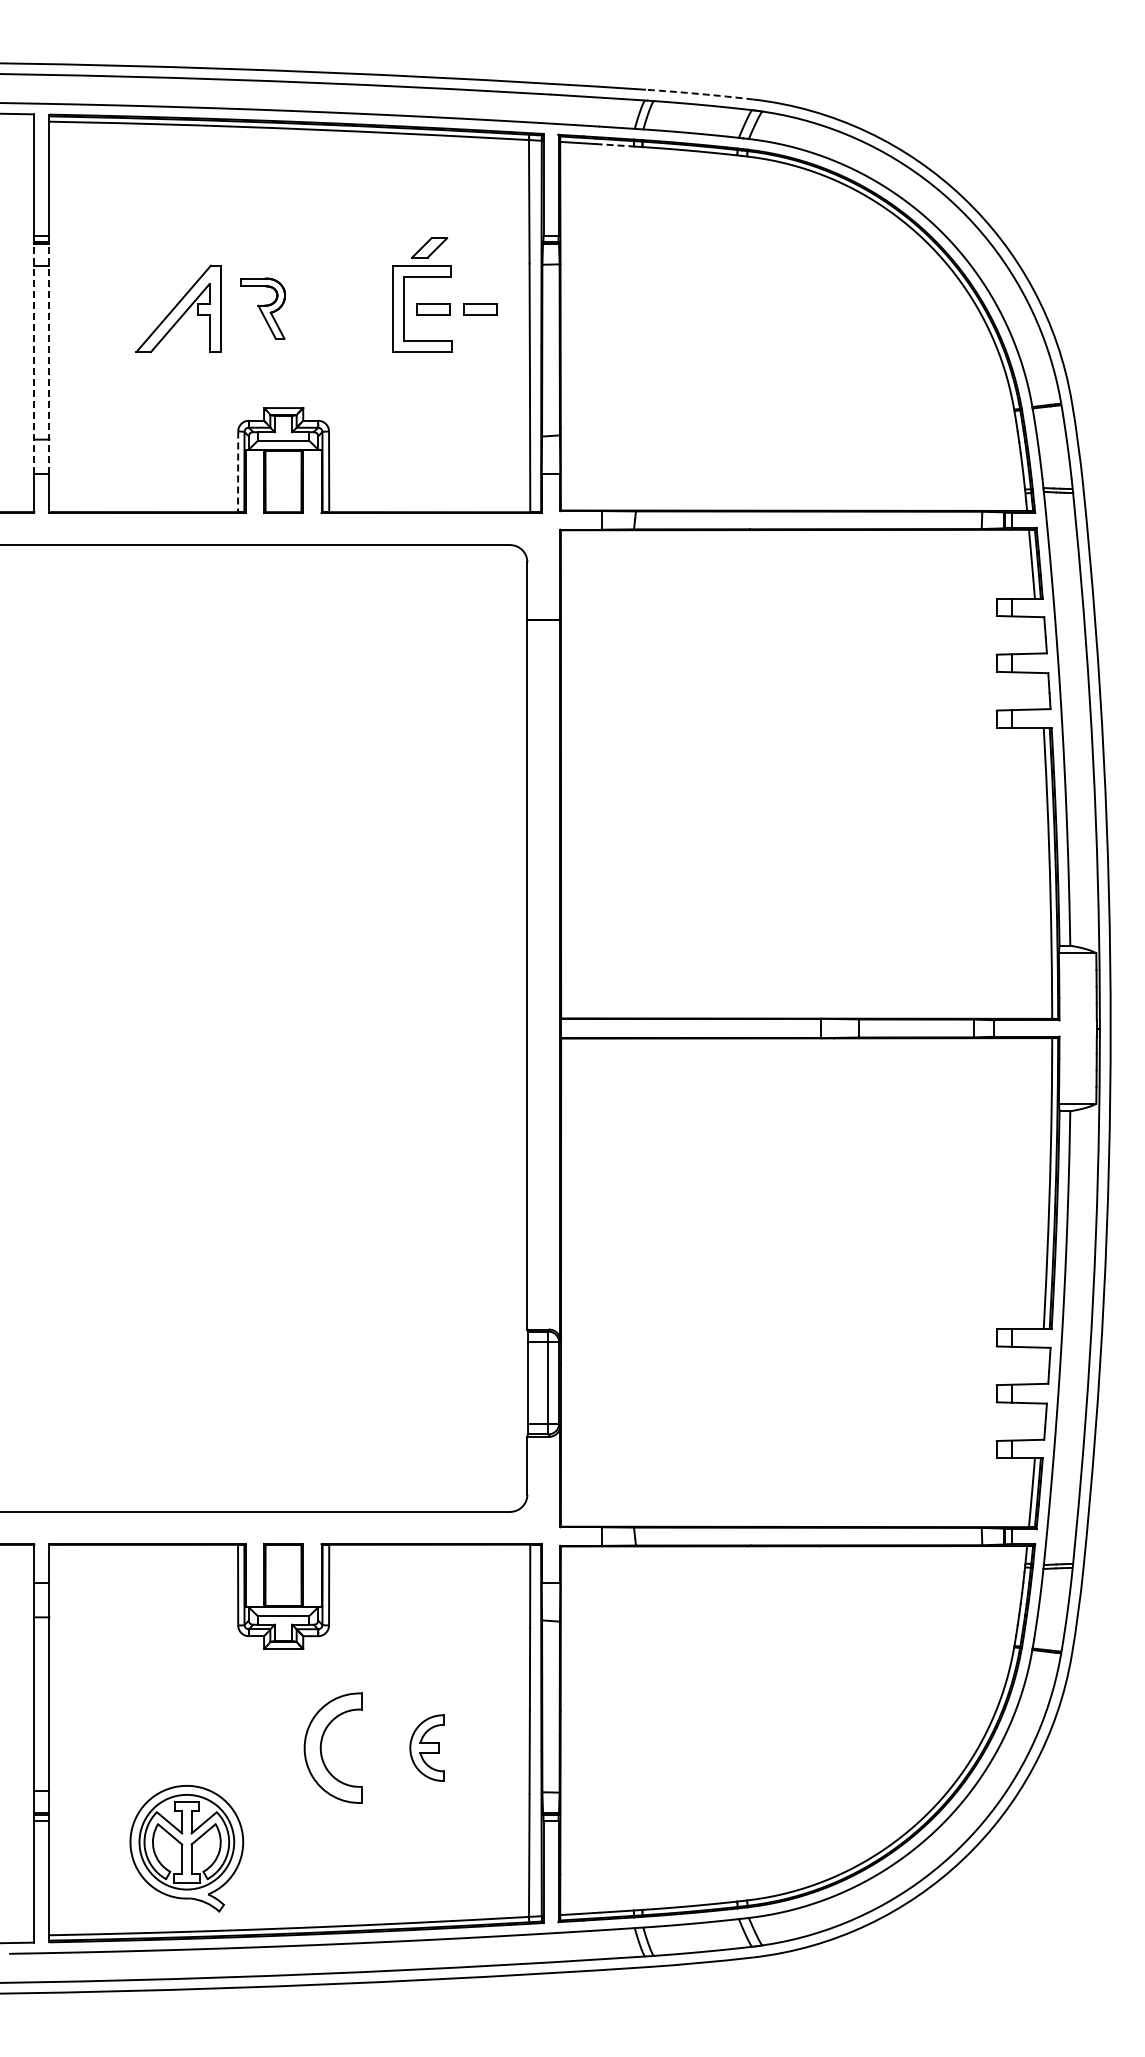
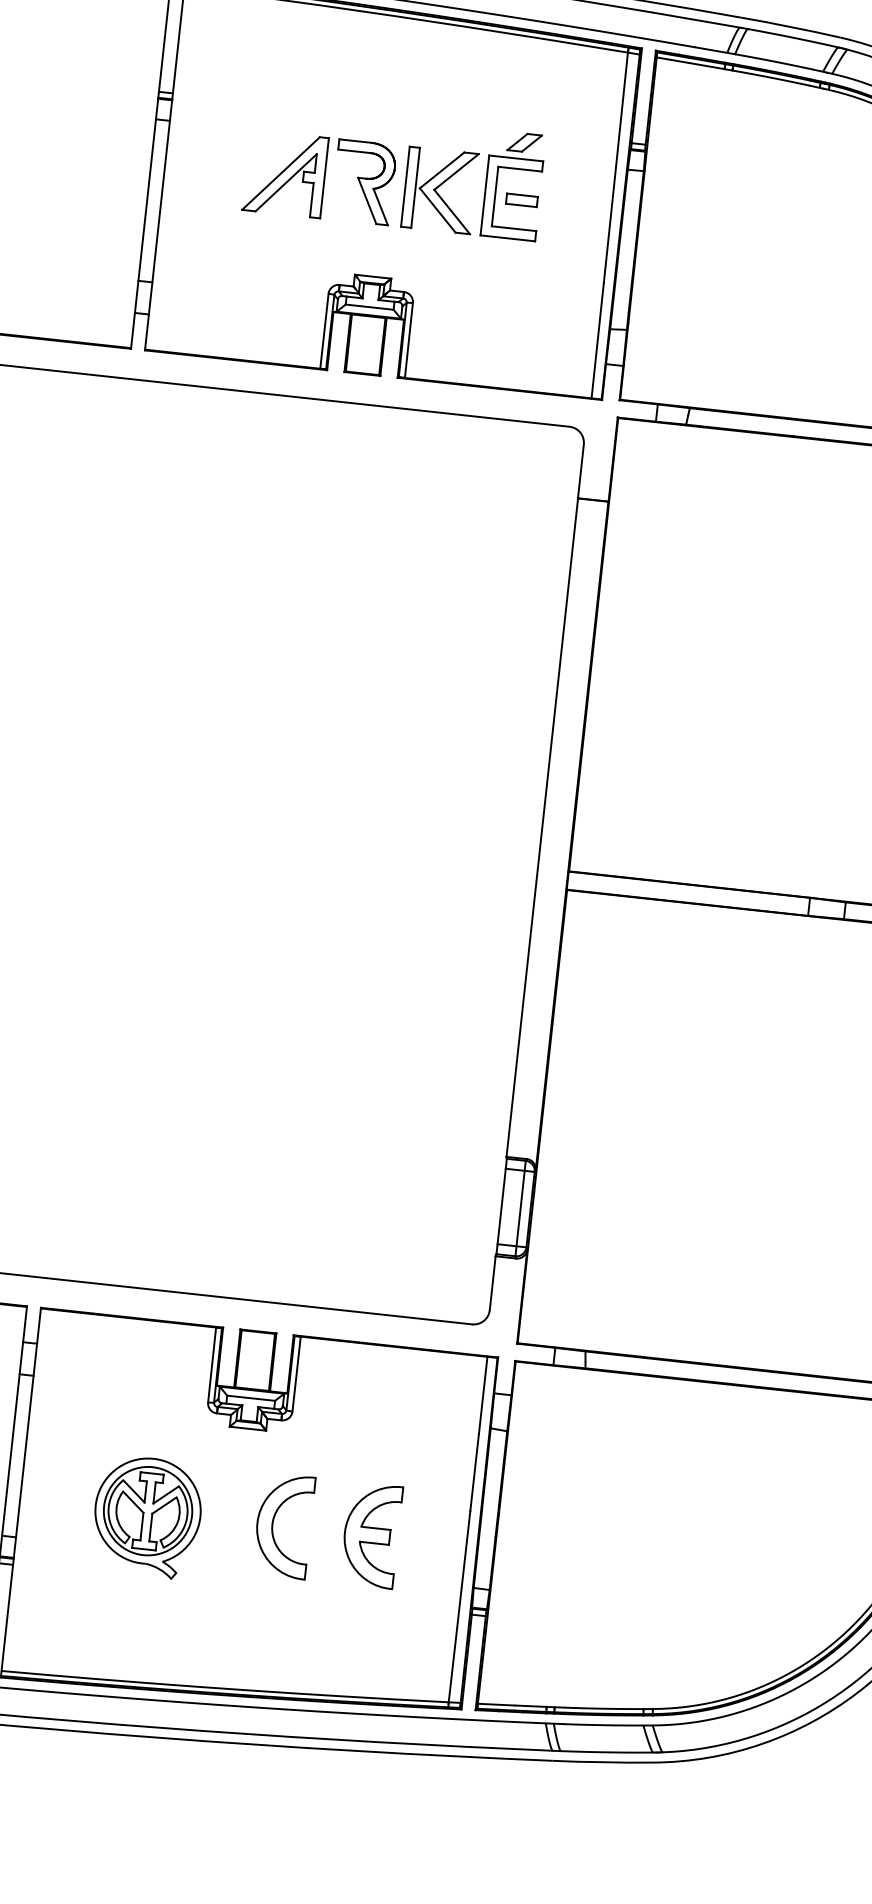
arc: (699, 94) -> (790, 27), dashed -> solid
line: (615, 145) -> (707, 66), dashed -> solid
part: (263, 308) -> (364, 182), size x1.43
part: (345, 308) -> (440, 190), added
part: (480, 309) -> (565, 205), removed
line: (34, 358) -> (146, 205), dashed -> solid
line: (49, 358) -> (160, 207), dashed -> solid
line: (238, 472) -> (324, 331), dashed -> solid
part: (427, 1747) -> (371, 1534), size x1.67
part: (186, 1848) -> (147, 1516), moved

